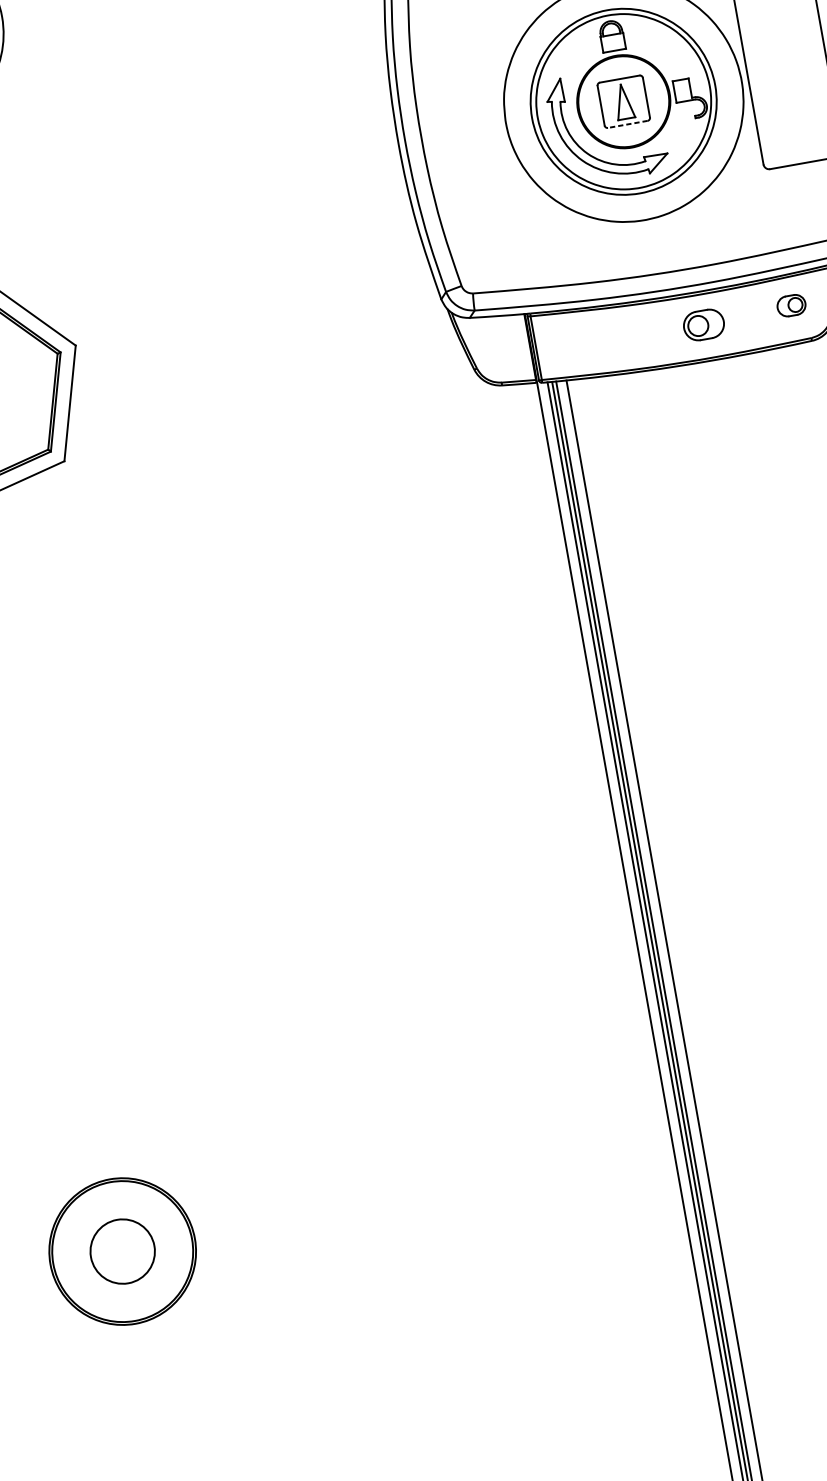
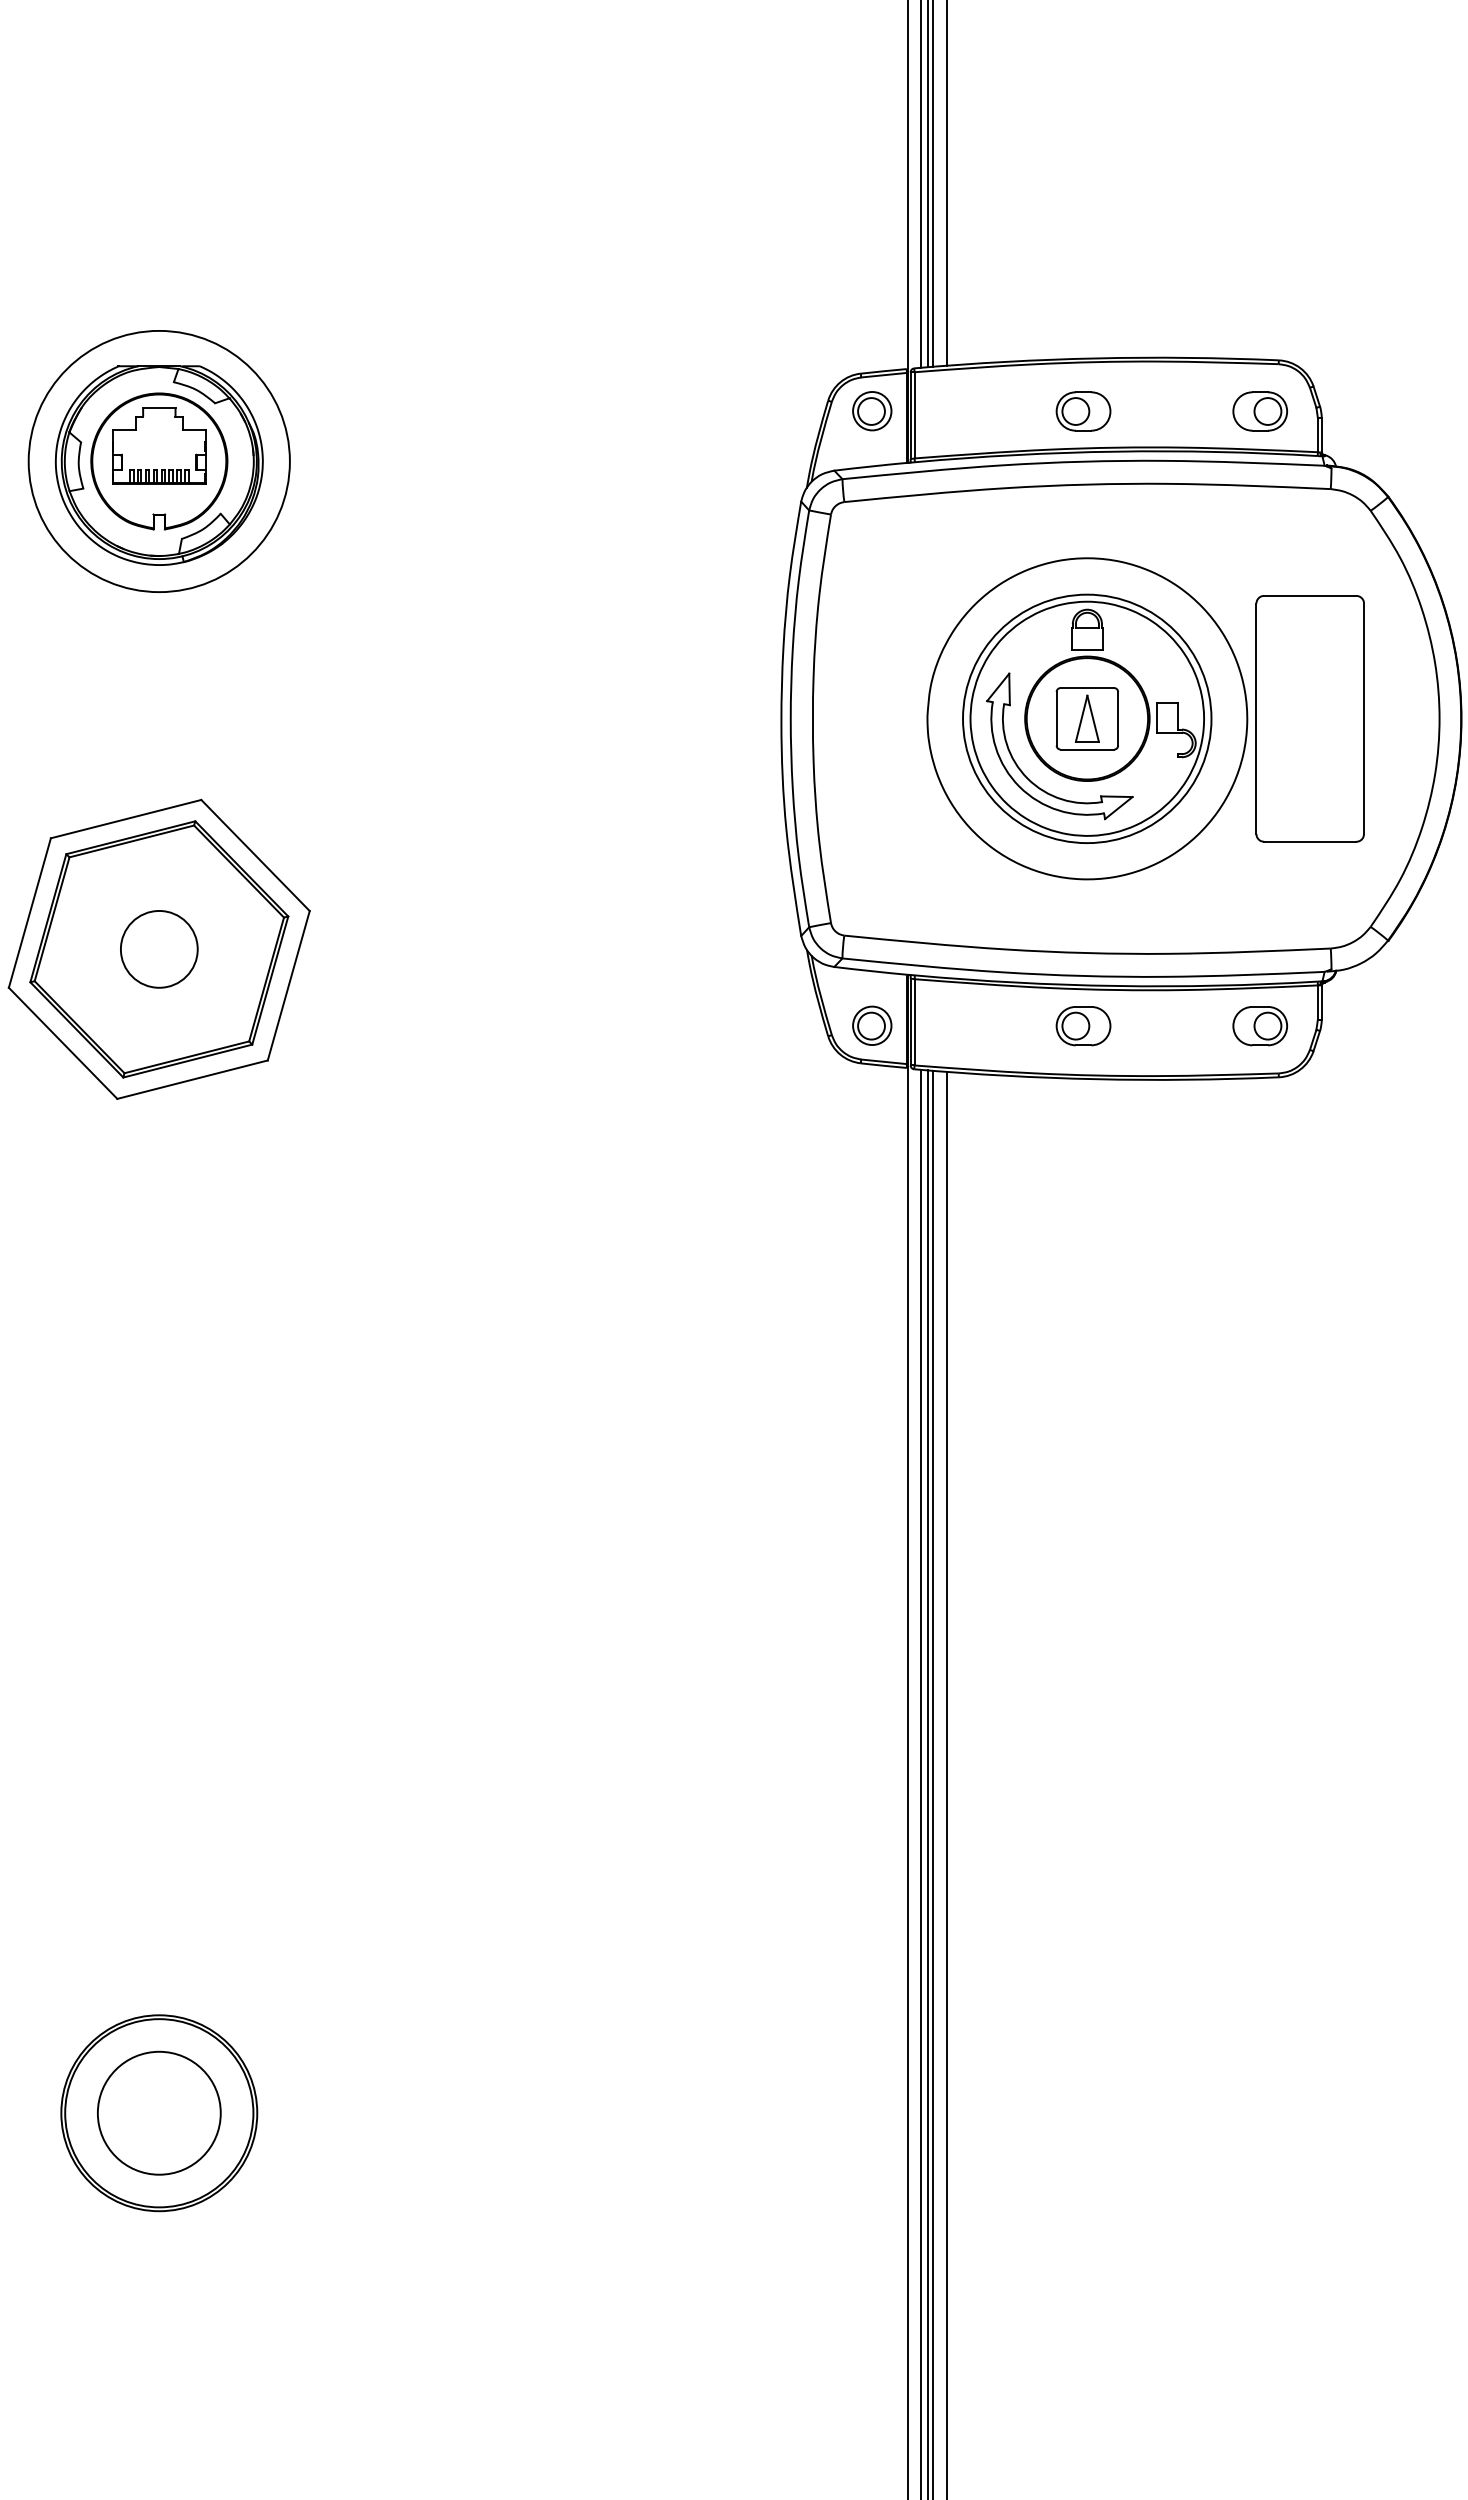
line: (627, 124) -> (1087, 749), dashed -> solid
part: (791, 305) -> (1259, 1026), size x1.43
part: (703, 325) -> (1083, 1026), moved
part: (505, 356) -> (872, 1025), added
circle: (122, 1251) -> (158, 2112), size x1.43

